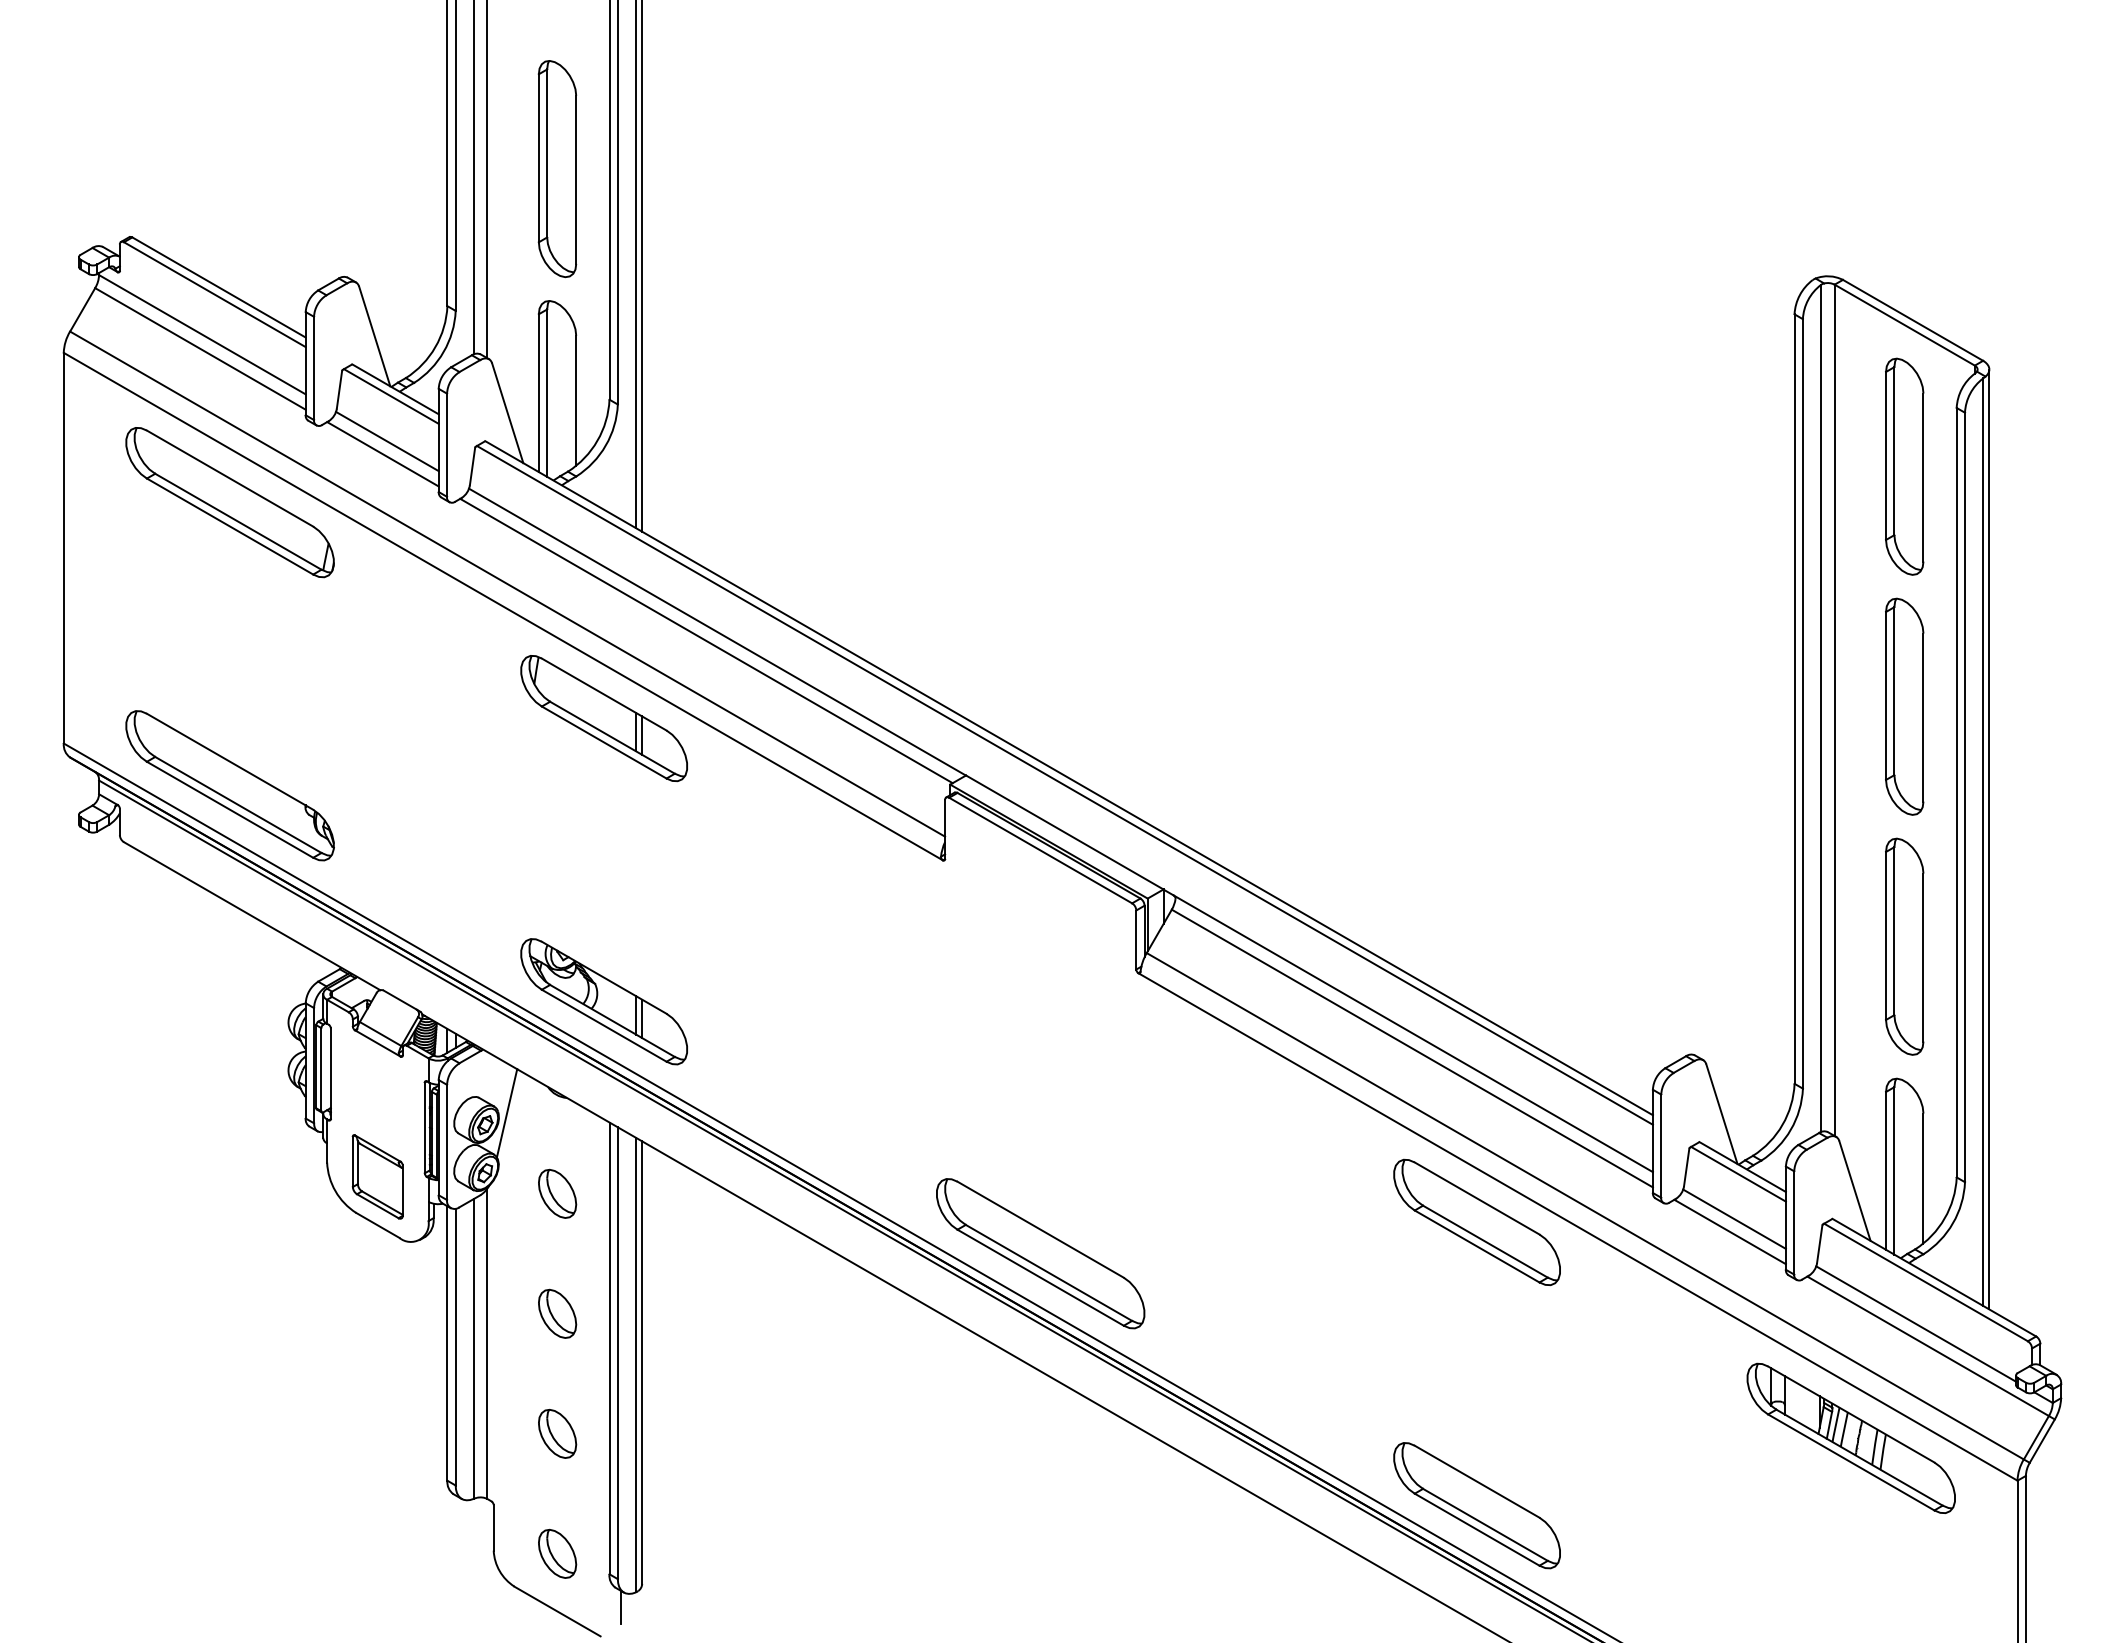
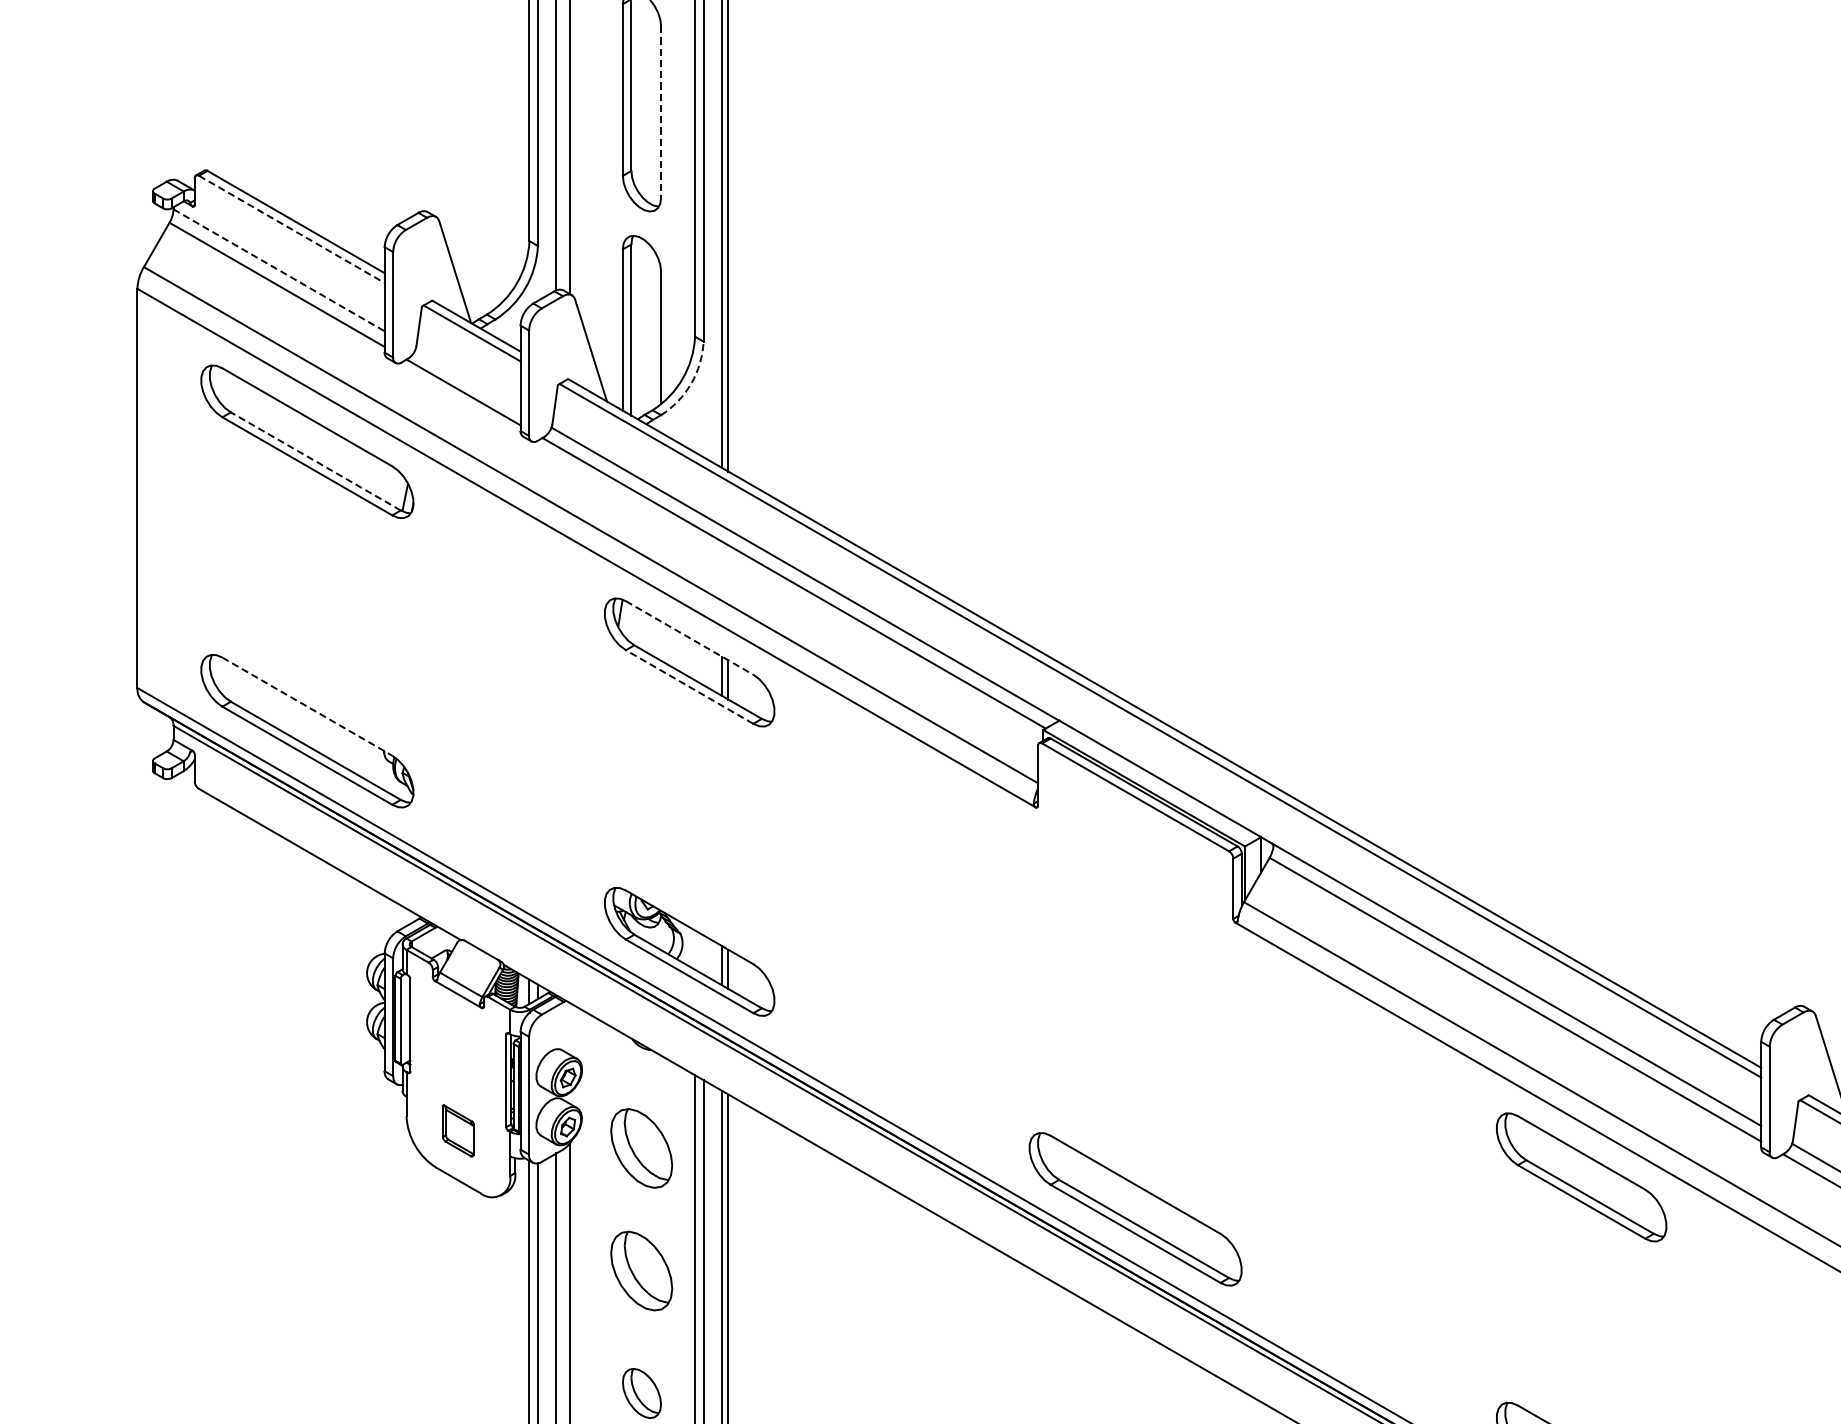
line: (576, 180) -> (661, 112), solid -> dashed
line: (214, 294) -> (291, 229), solid -> dashed
line: (202, 334) -> (279, 270), solid -> dashed
line: (387, 441) -> (468, 379), removed
arc: (605, 445) -> (690, 383), solid -> dashed
line: (238, 521) -> (315, 461), solid -> dashed
line: (604, 694) -> (689, 637), solid -> dashed
line: (604, 742) -> (689, 686), solid -> dashed
line: (230, 762) -> (307, 707), solid -> dashed
line: (506, 1113) -> (589, 1066), removed
part: (377, 1176) -> (458, 1130), size x0.6
part: (557, 1193) -> (641, 1147), size x1.6
part: (557, 1313) -> (641, 1270), size x1.6

